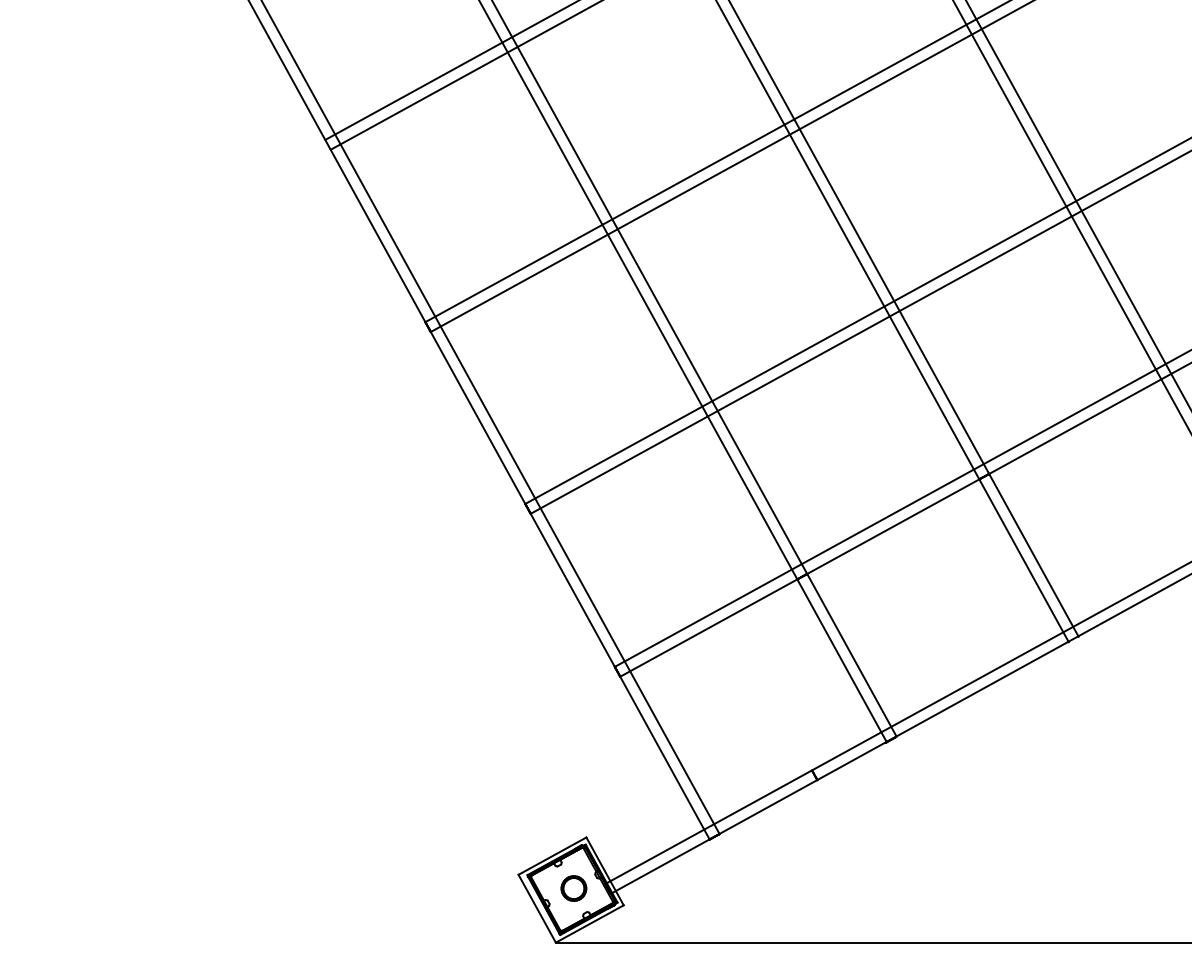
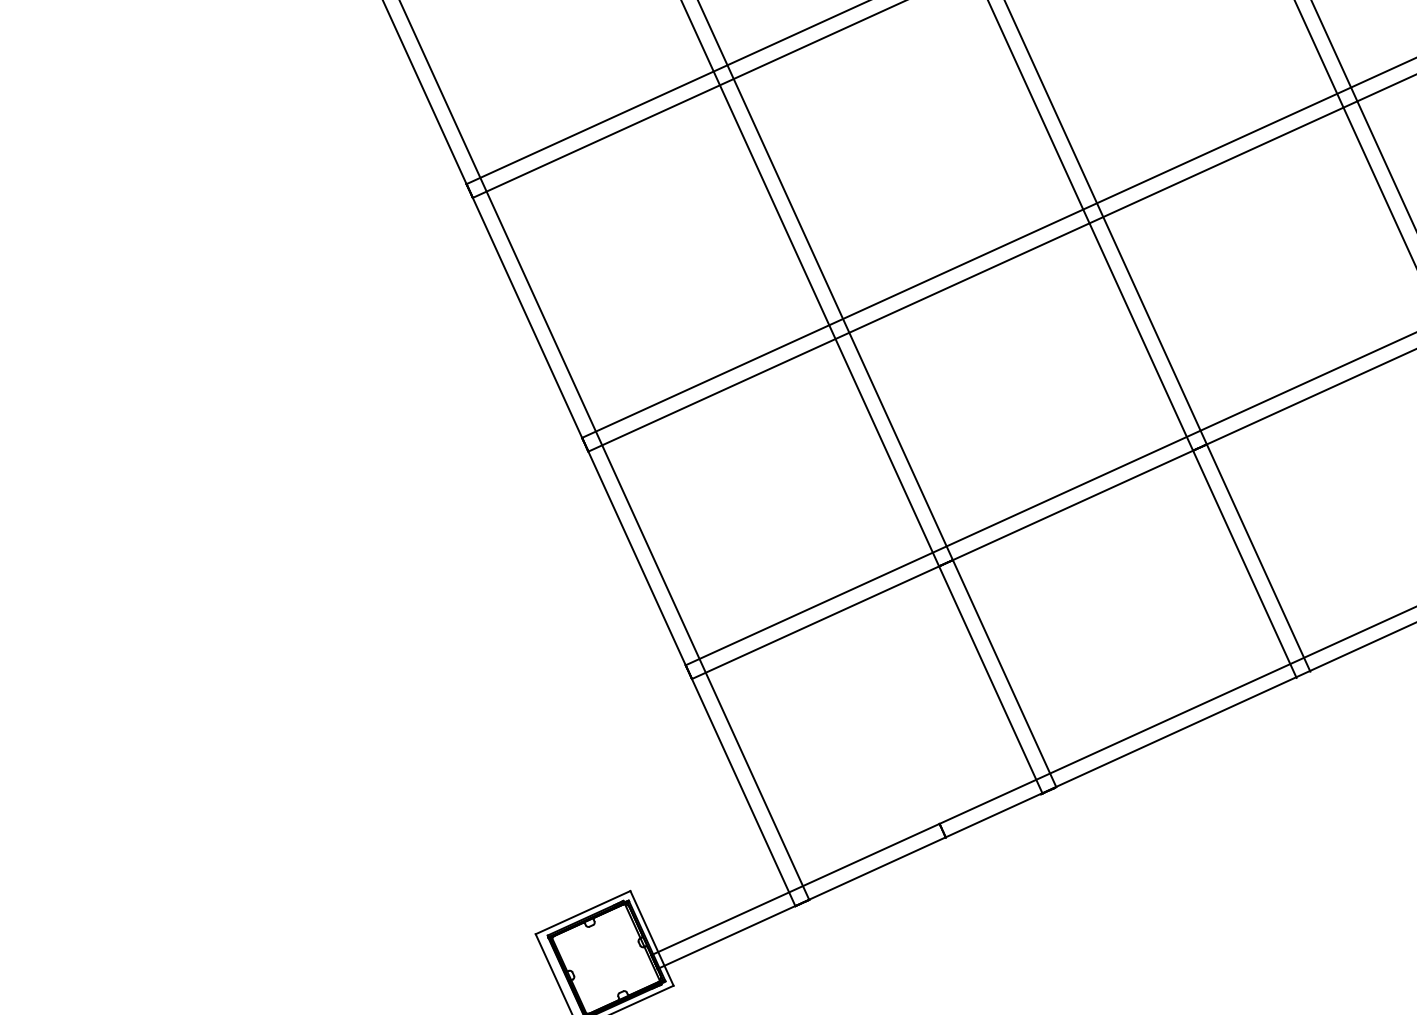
part: (573, 888) -> (607, 958), removed

